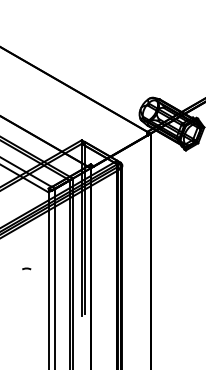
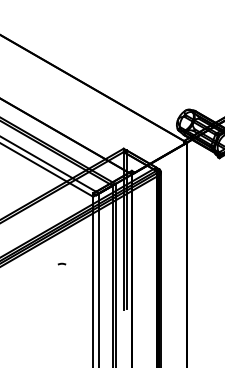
arc: (26, 268) -> (61, 263), moved

